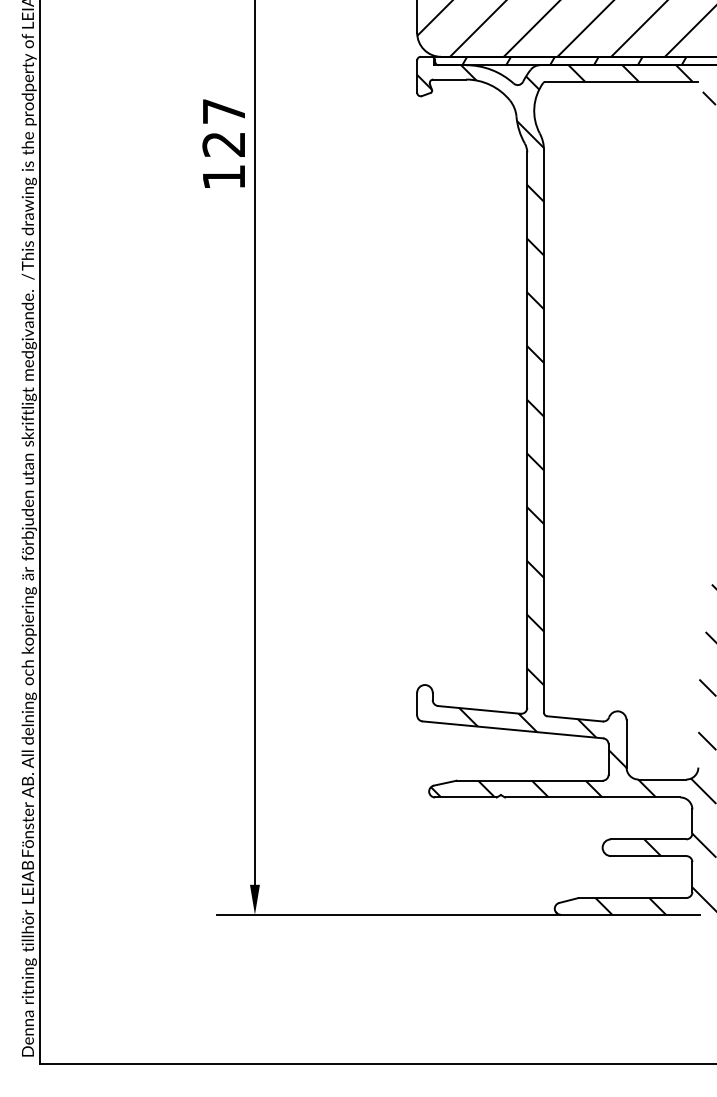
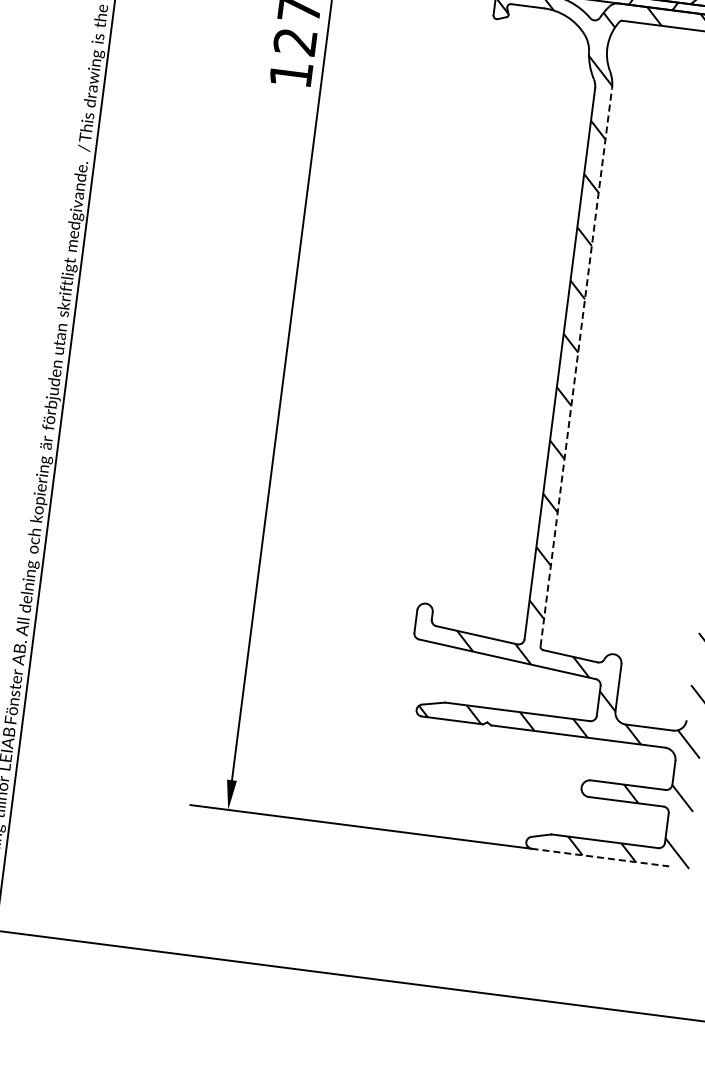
line: (544, 431) -> (576, 367), solid -> dashed
line: (630, 914) -> (600, 857), solid -> dashed

